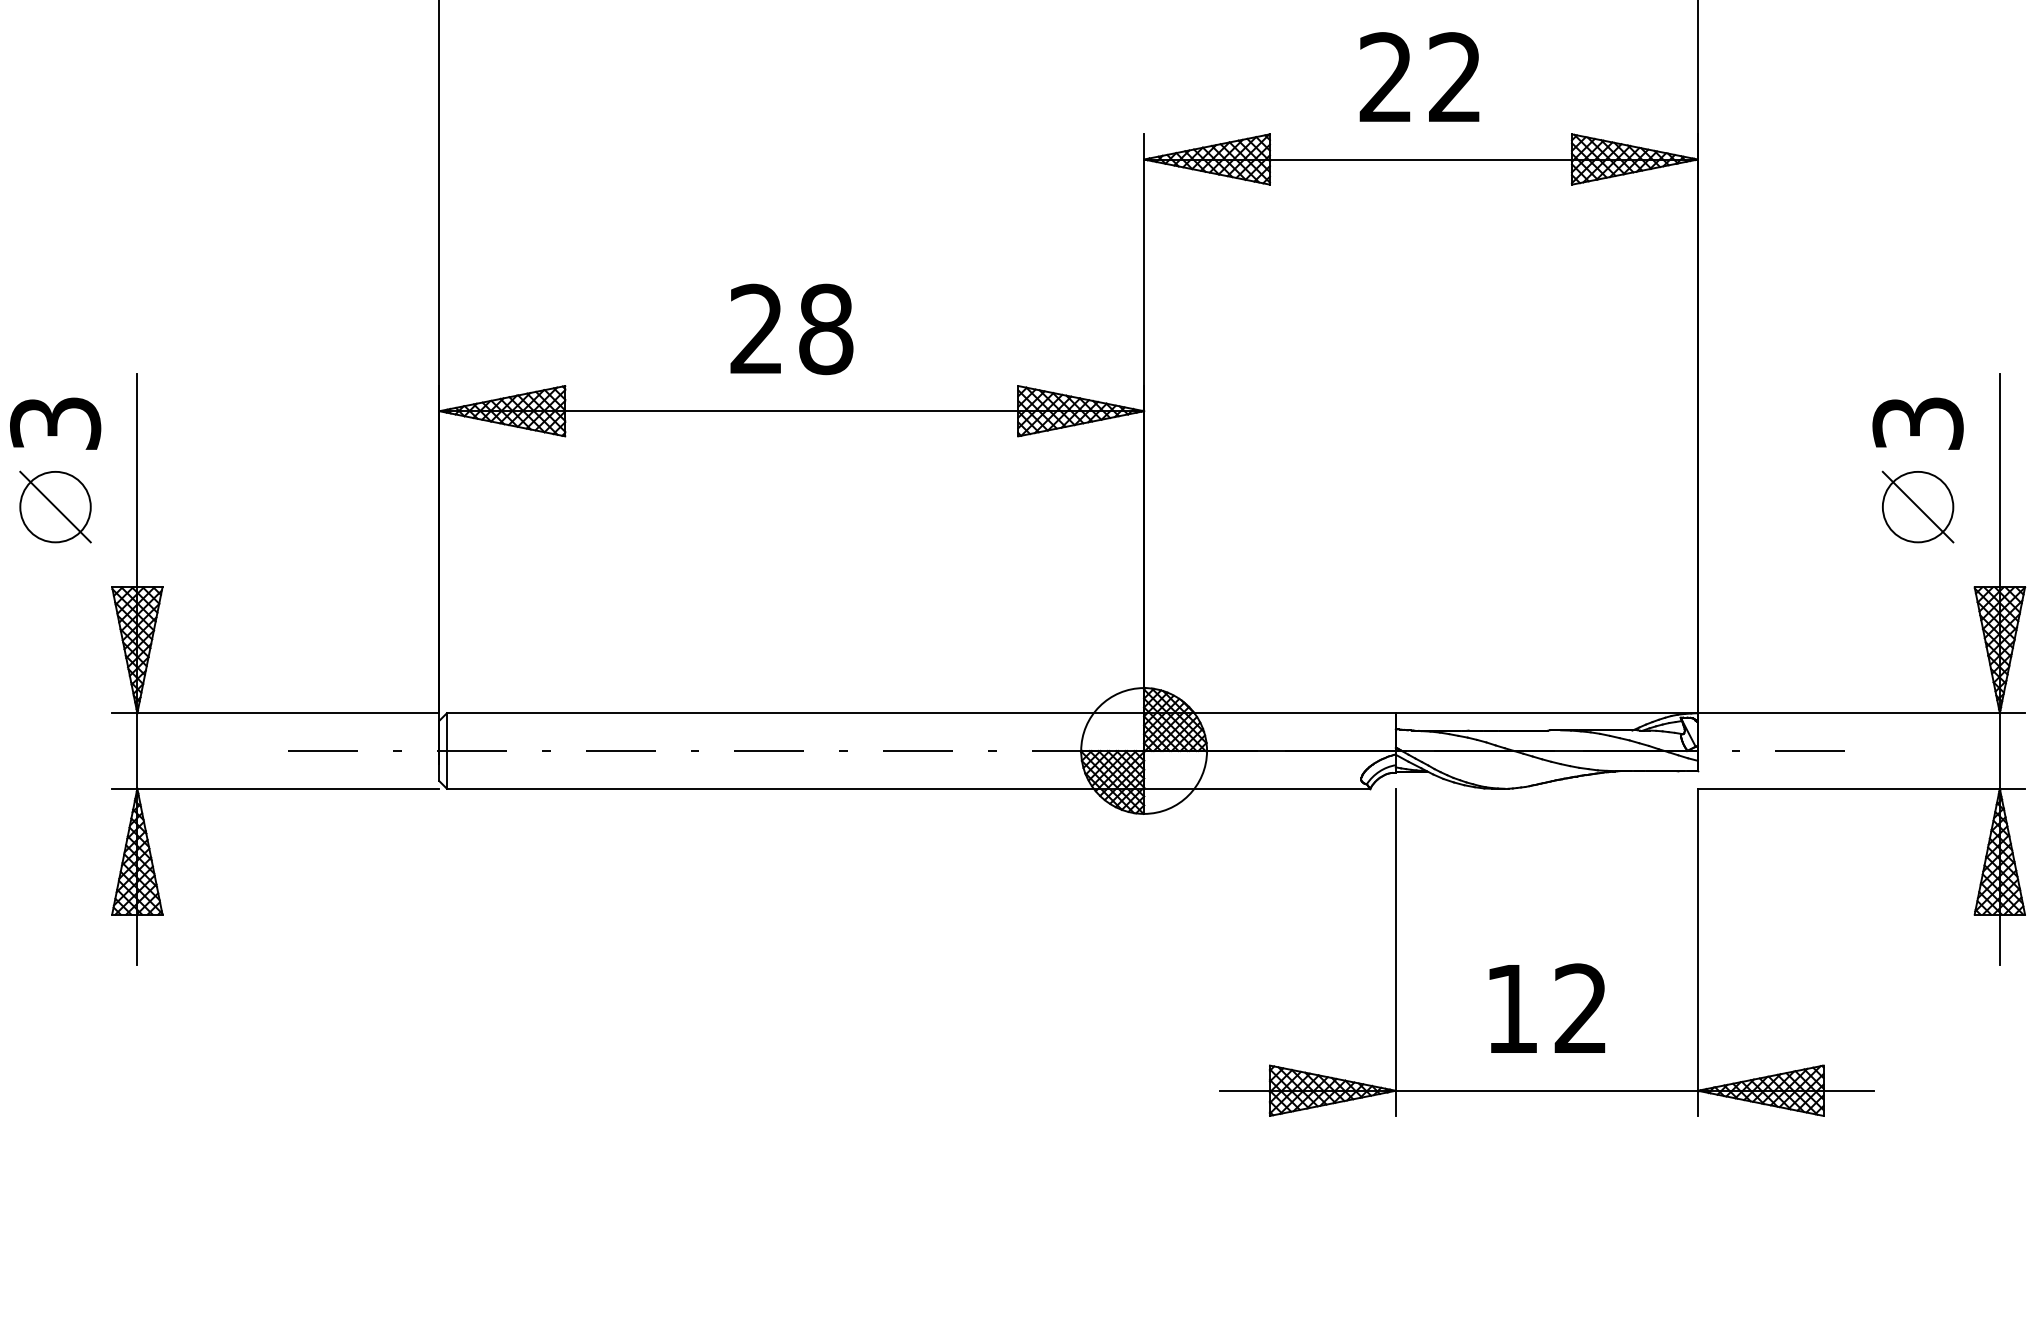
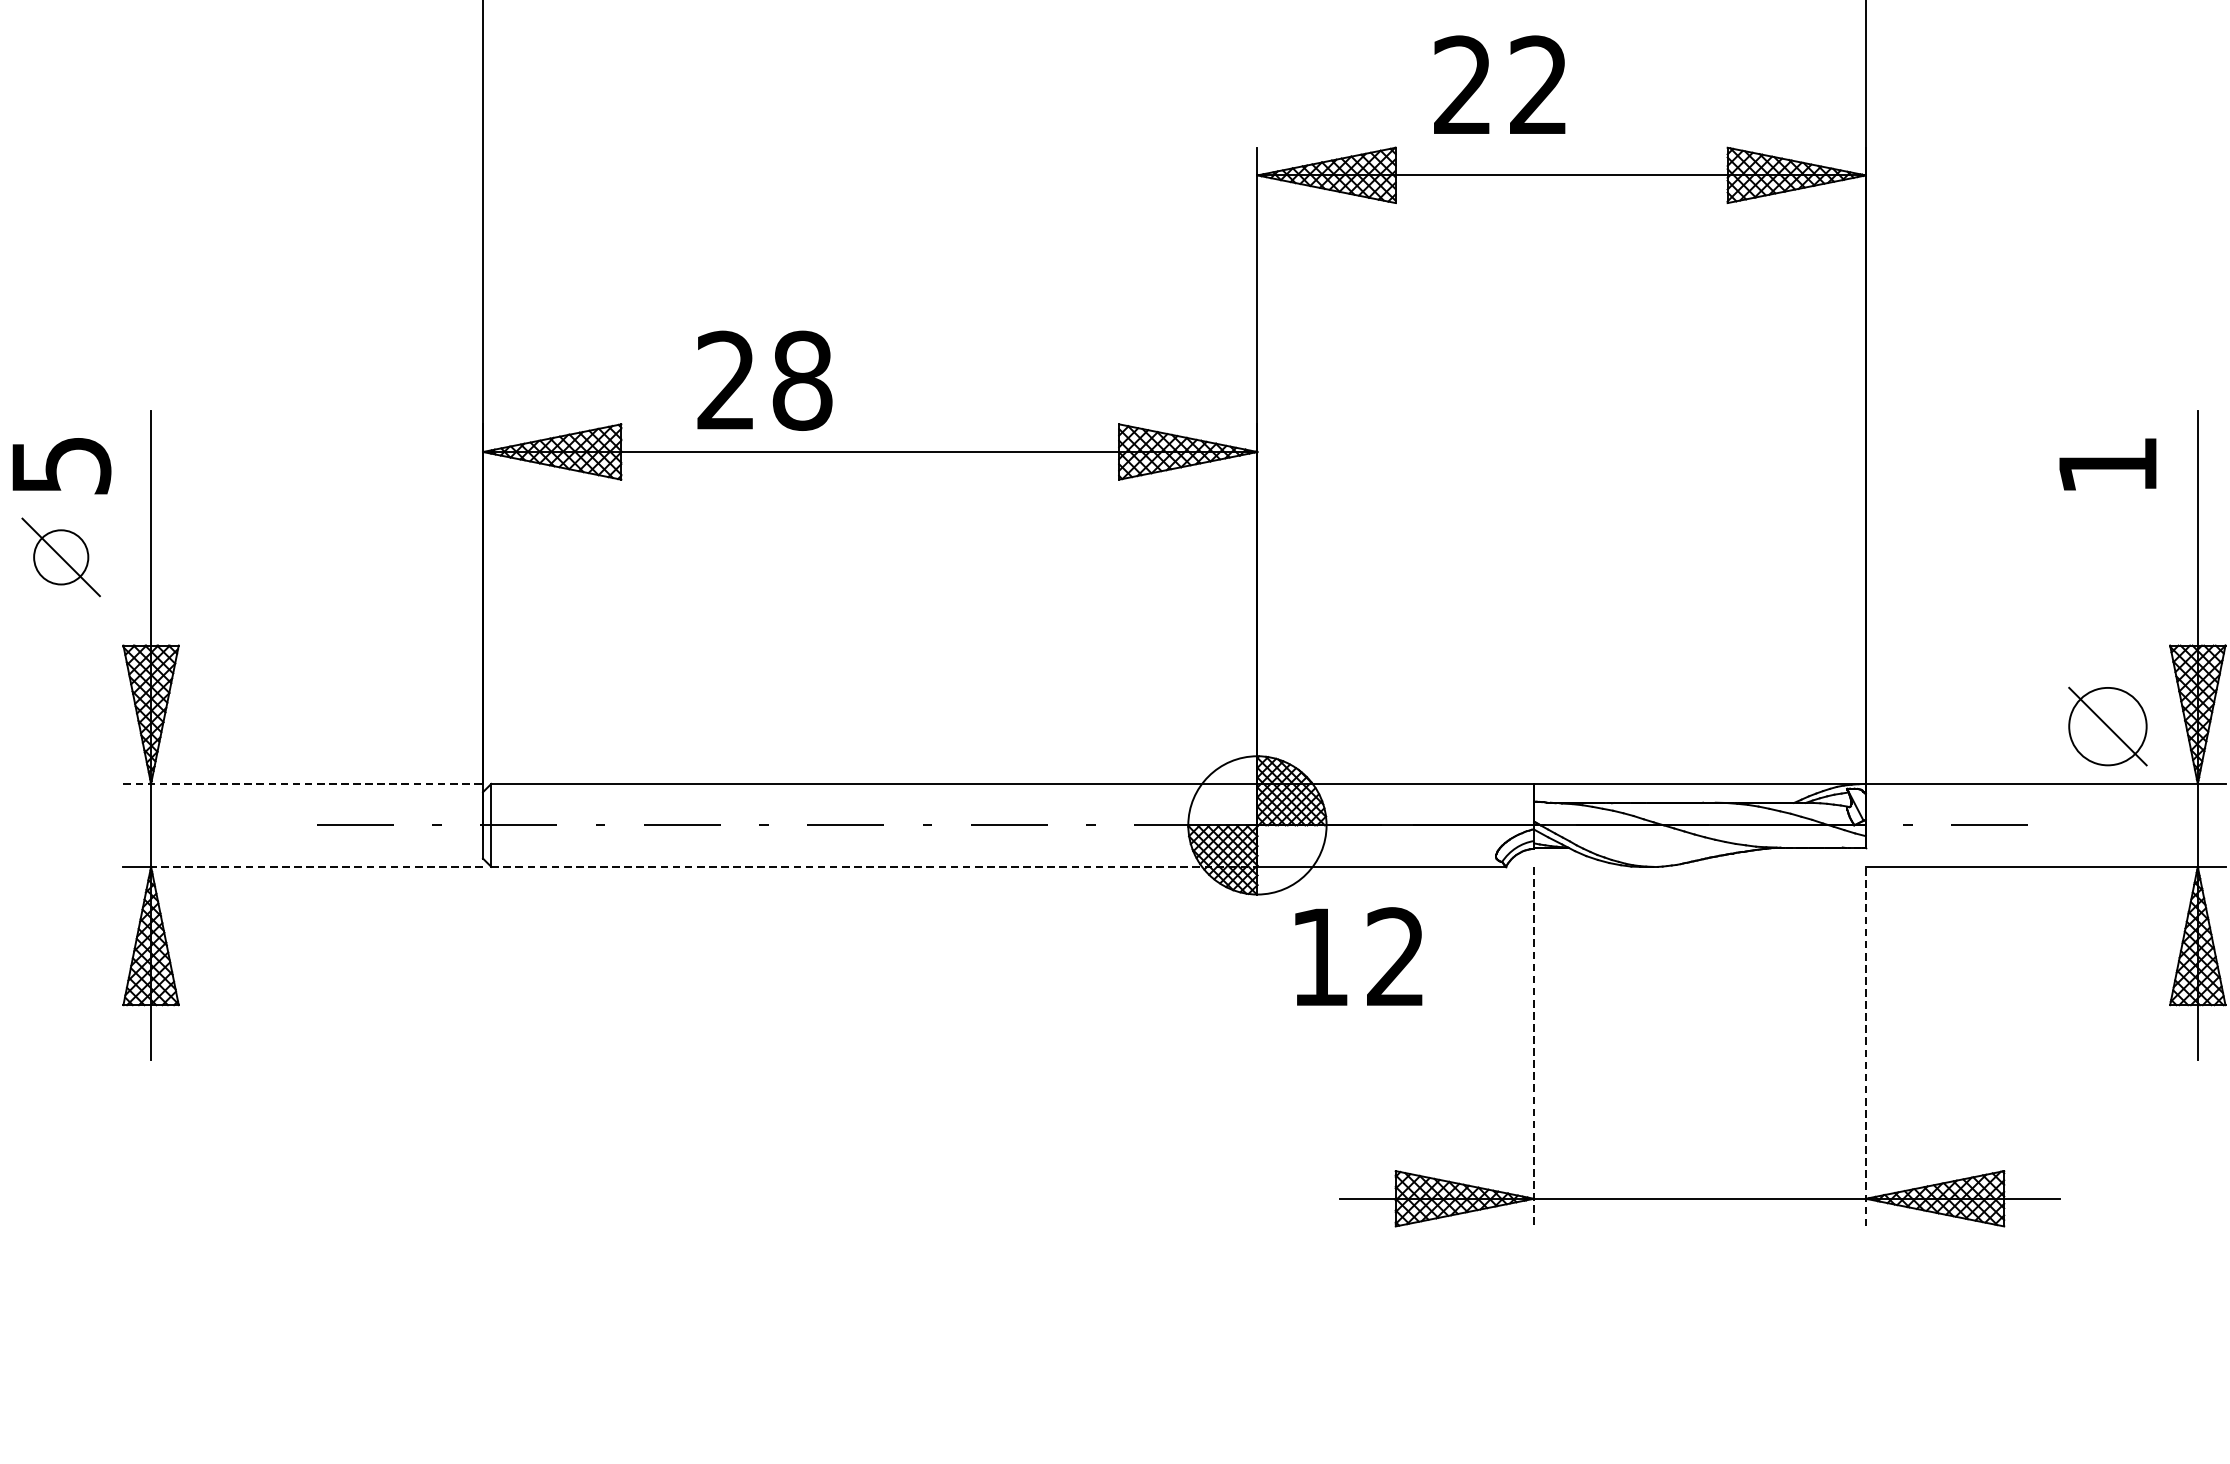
text: (1419, 76) -> (1499, 84), moved
text: (791, 329) -> (764, 380), moved
text: (55, 423) -> (61, 465), 3 -> 5
text: (1917, 423) -> (2107, 465), 3 -> 1
circle: (55, 506) -> (61, 556), size x0.7
part: (1917, 506) -> (2107, 725), moved
line: (275, 713) -> (302, 784), solid -> dashed
line: (287, 788) -> (316, 866), solid -> dashed
line: (795, 788) -> (874, 866), solid -> dashed
line: (1395, 952) -> (1533, 1046), solid -> dashed
line: (1697, 952) -> (1865, 1046), solid -> dashed
text: (1547, 1007) -> (1358, 955), moved

